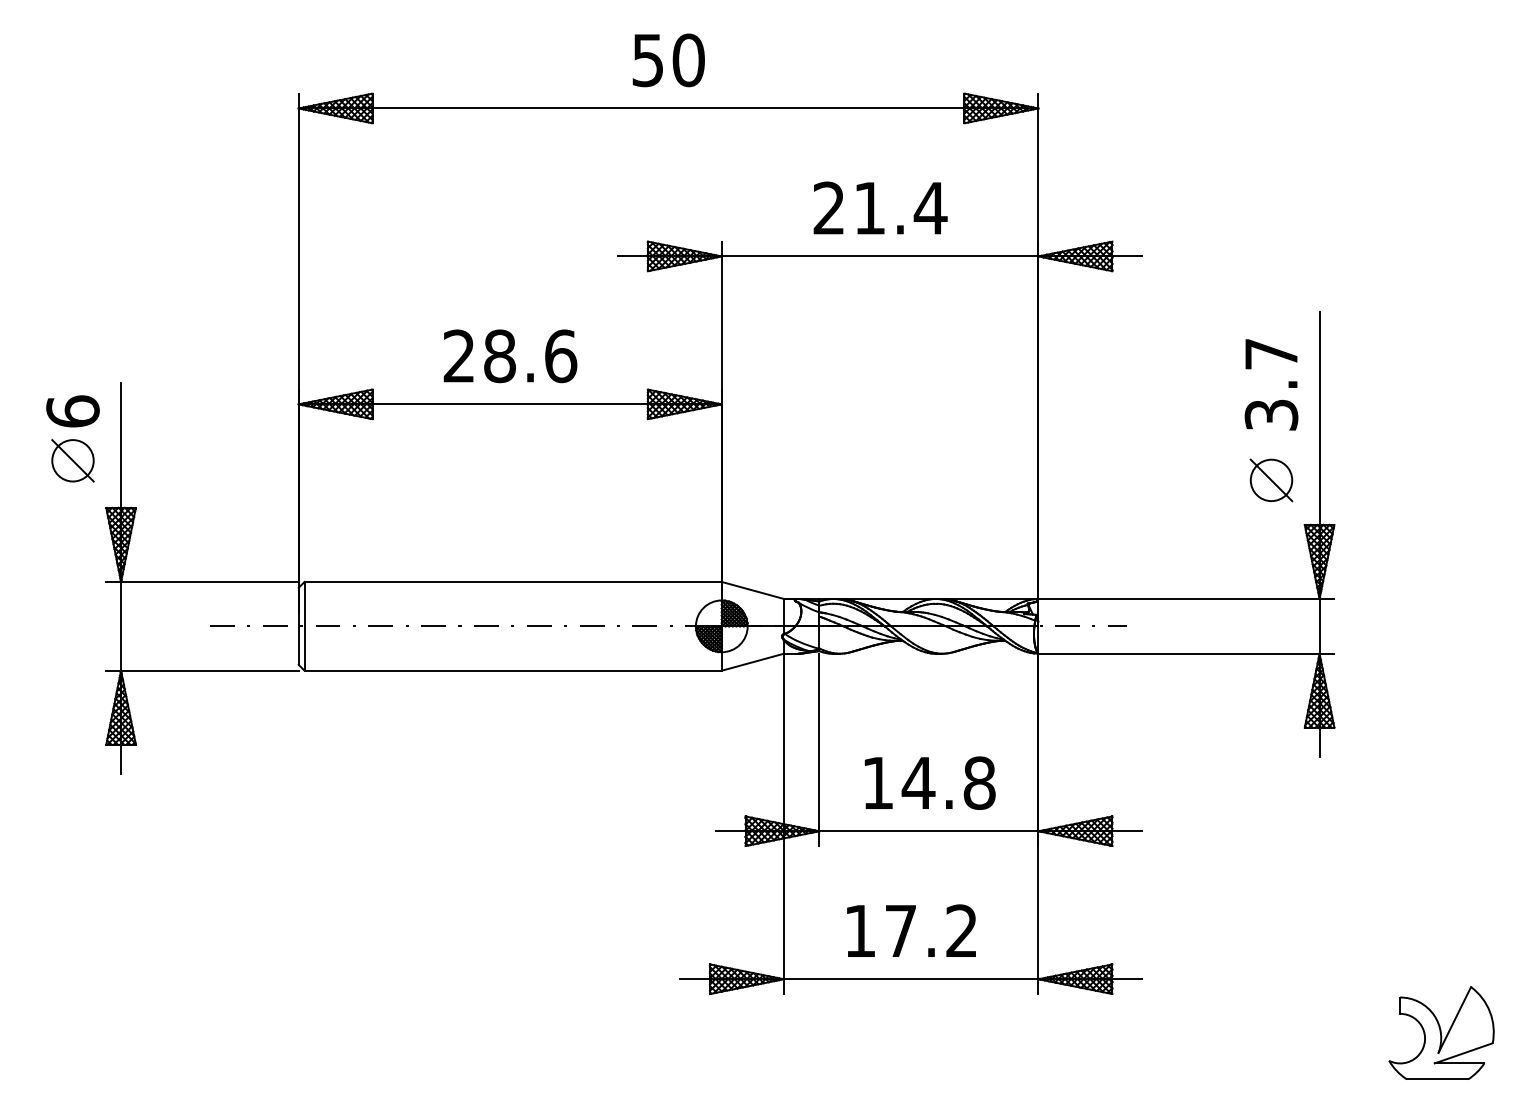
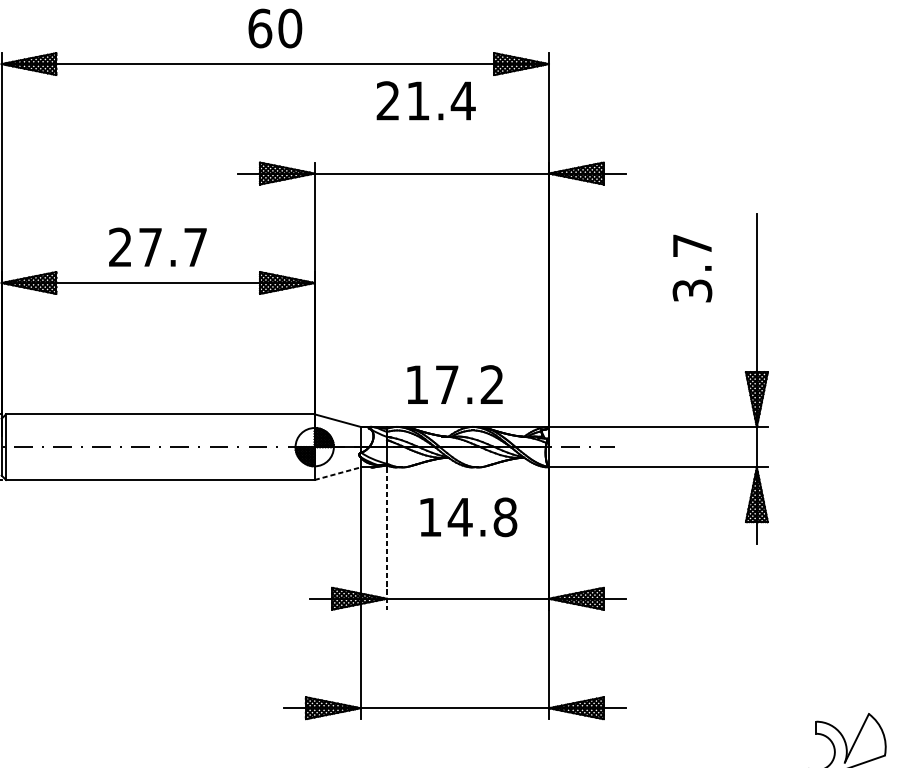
text: (648, 60) -> (260, 28), 50 -> 60
text: (880, 207) -> (426, 100), moved
text: (530, 356) -> (173, 247), 28.6 -> 27.7
text: (1271, 384) -> (692, 268), moved
part: (1271, 480) -> (721, 339), removed
line: (753, 662) -> (338, 473), solid -> dashed
line: (819, 750) -> (386, 539), solid -> dashed
text: (929, 782) -> (468, 516), moved
text: (911, 930) -> (455, 384), moved

